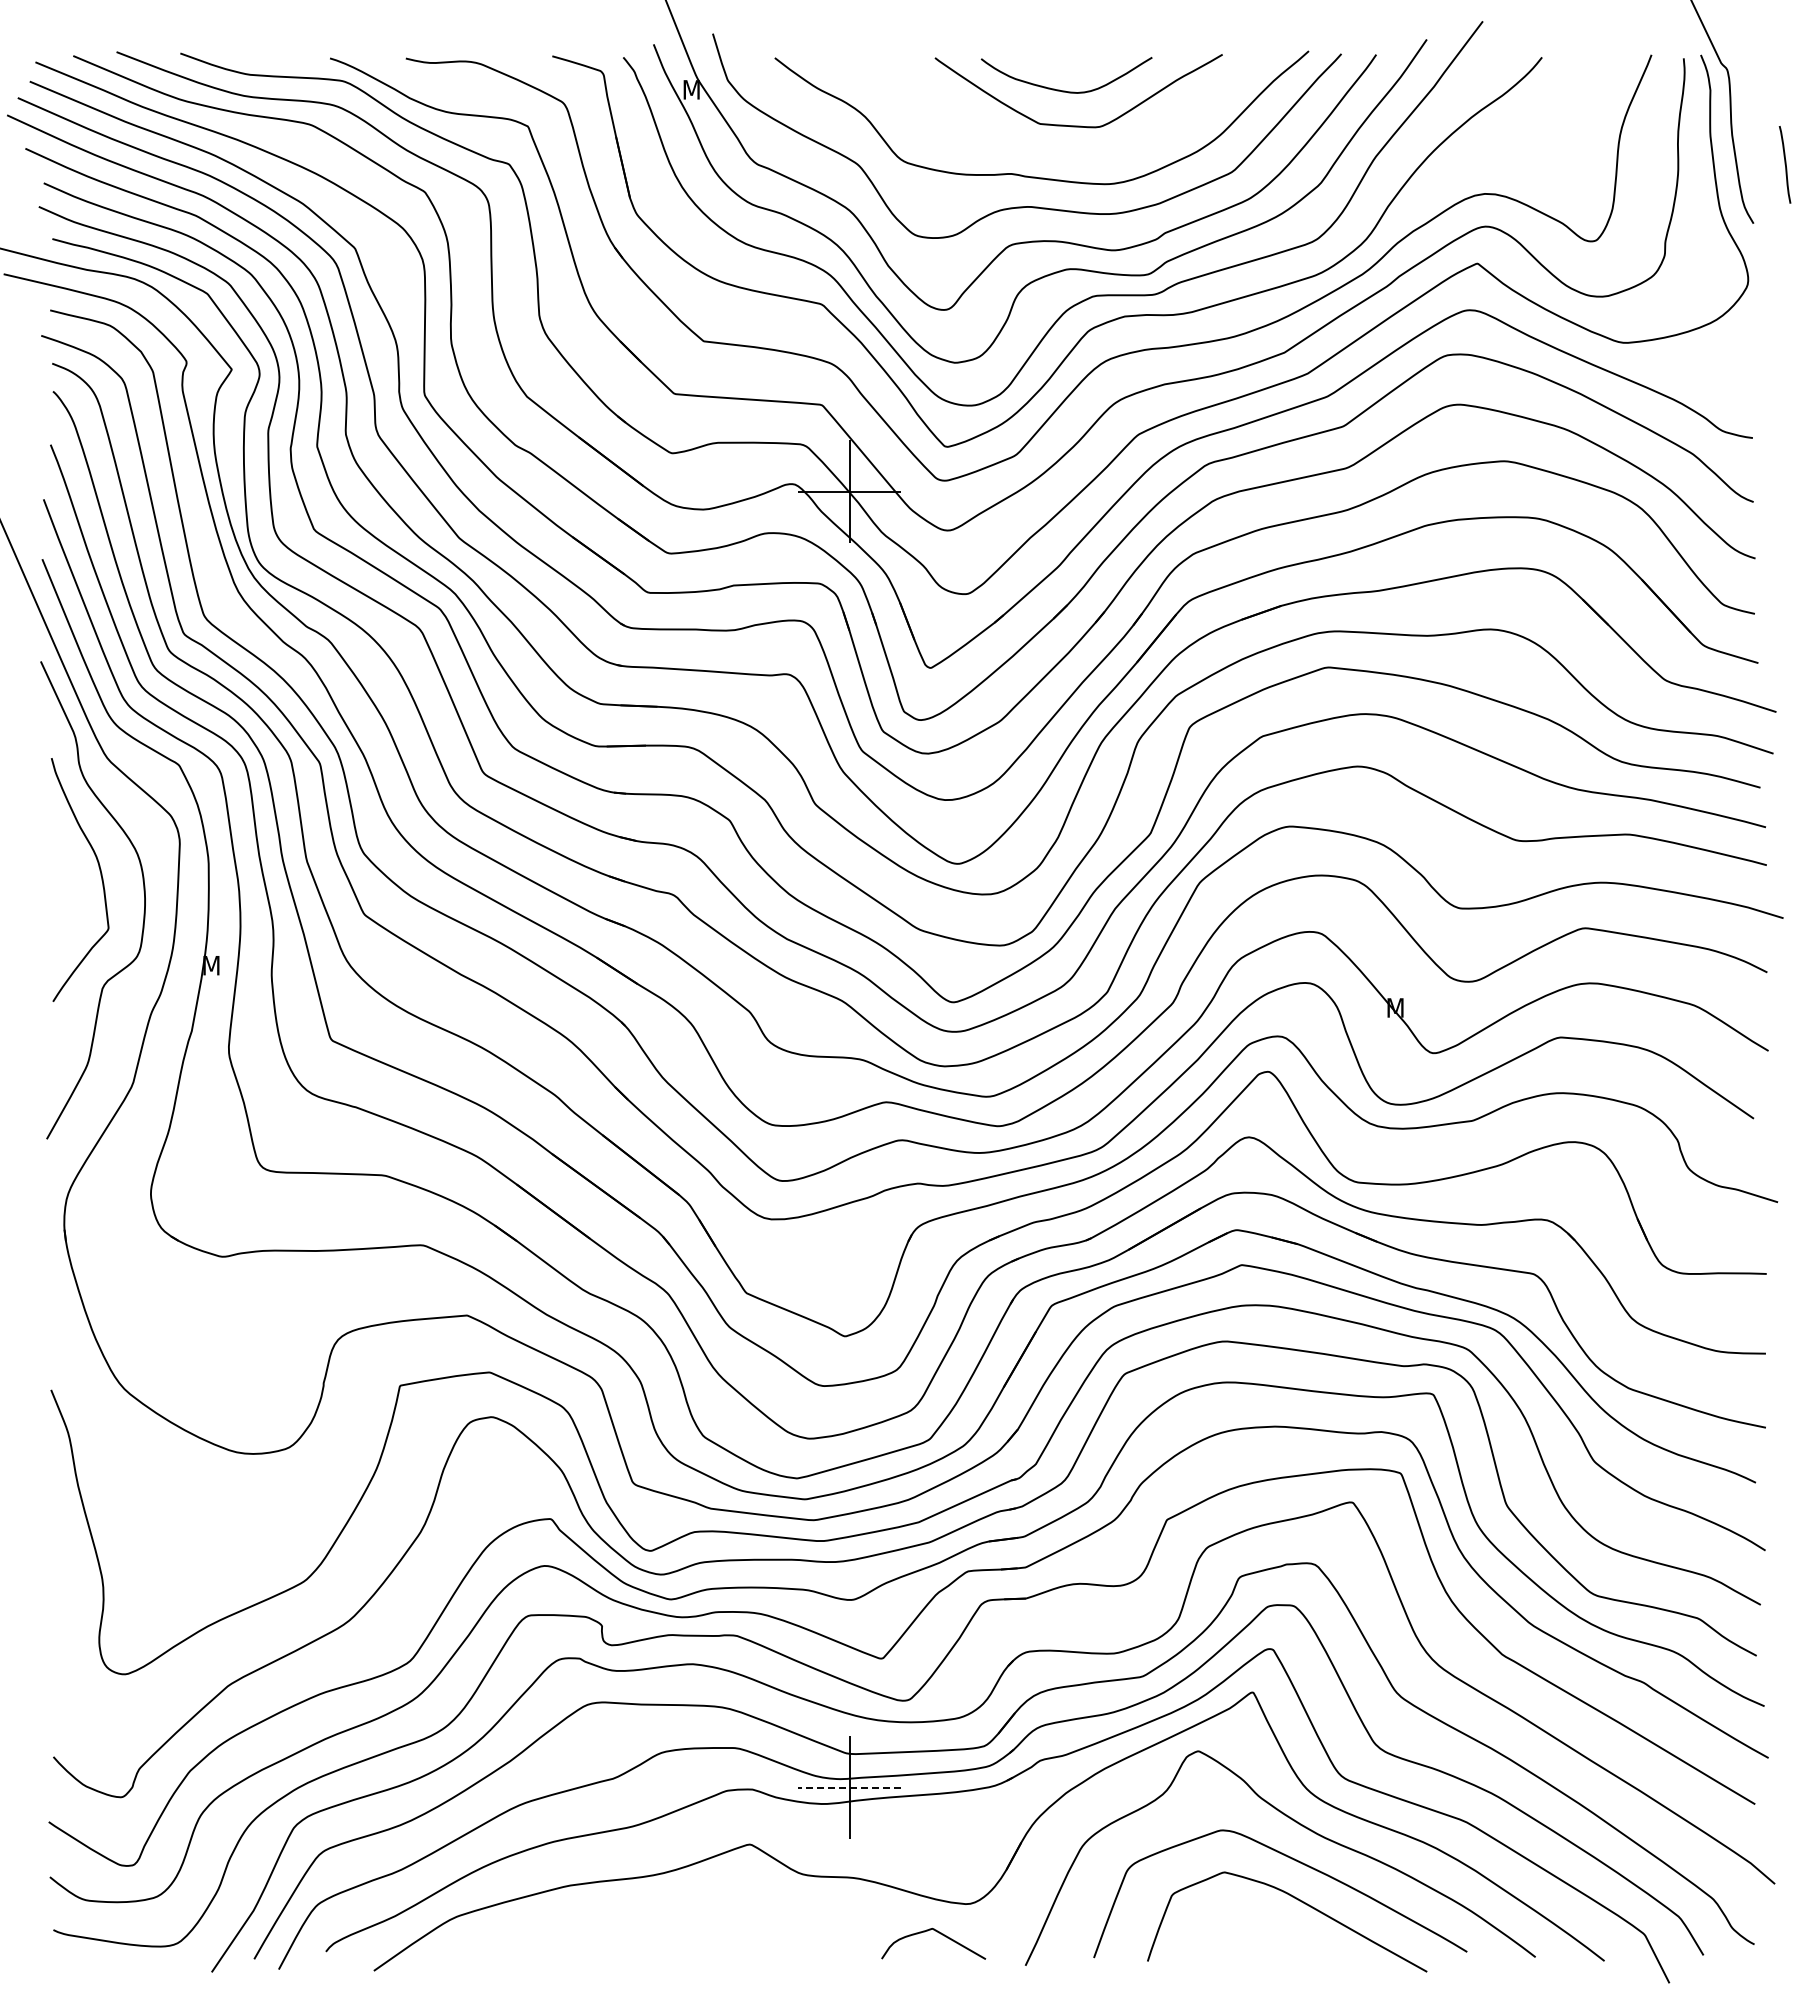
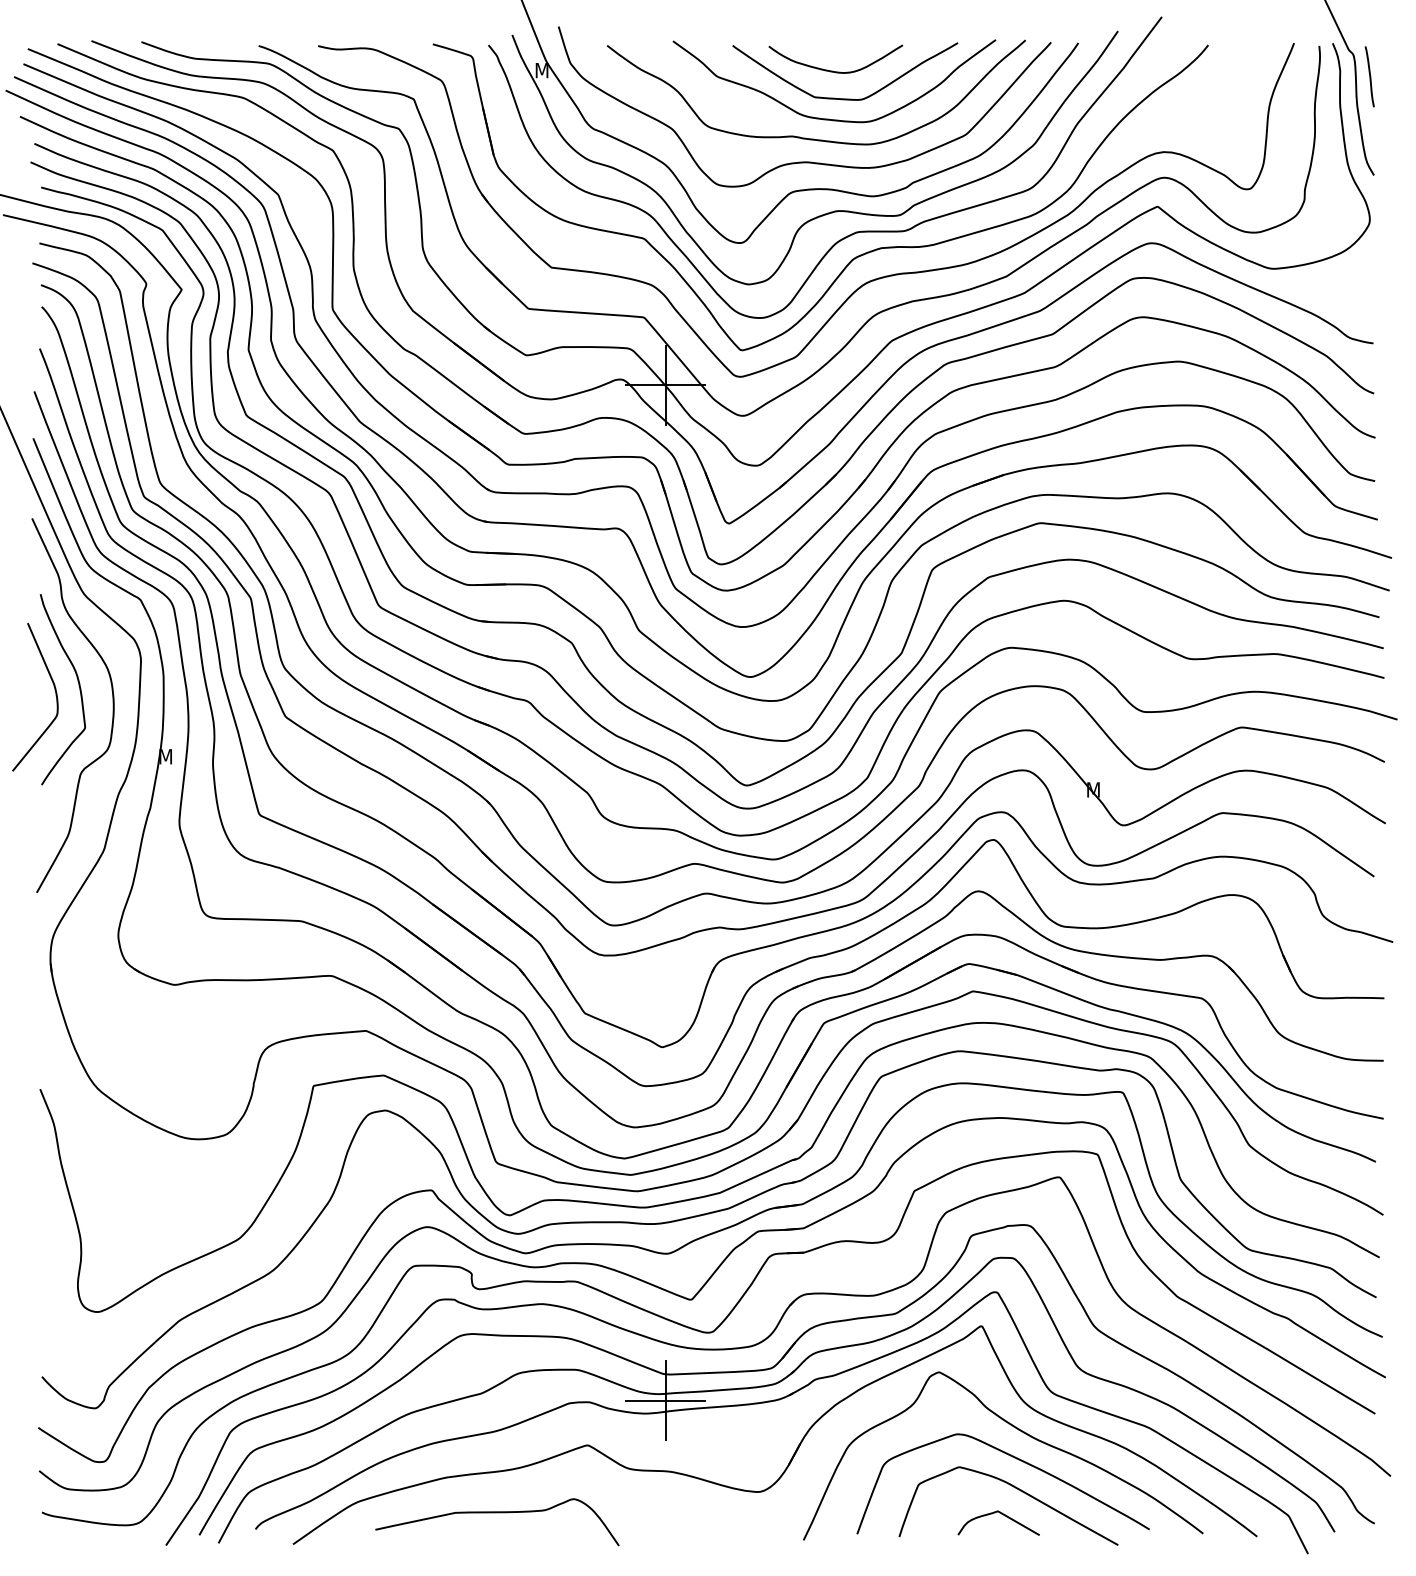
curve: (1059, 151) -> (830, 118), added
curve: (1784, 164) -> (1369, 76), moved
curve: (70, 884) -> (55, 693), added
line: (849, 1787) -> (665, 1400), dashed -> solid
curve: (634, 1930) -> (497, 1512), added
curve: (938, 1933) -> (1002, 1515), moved

